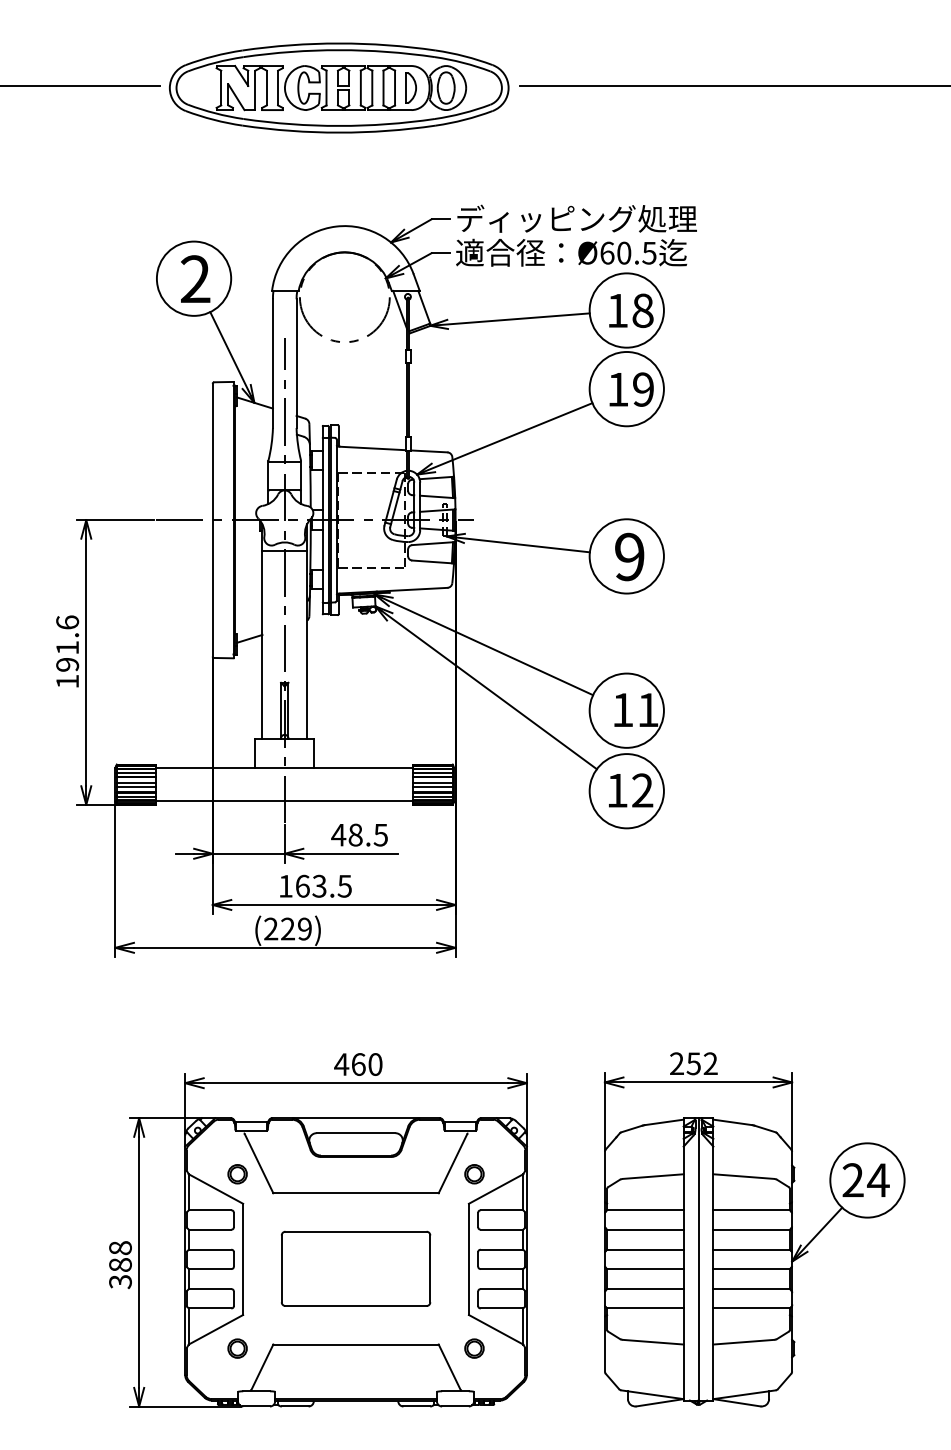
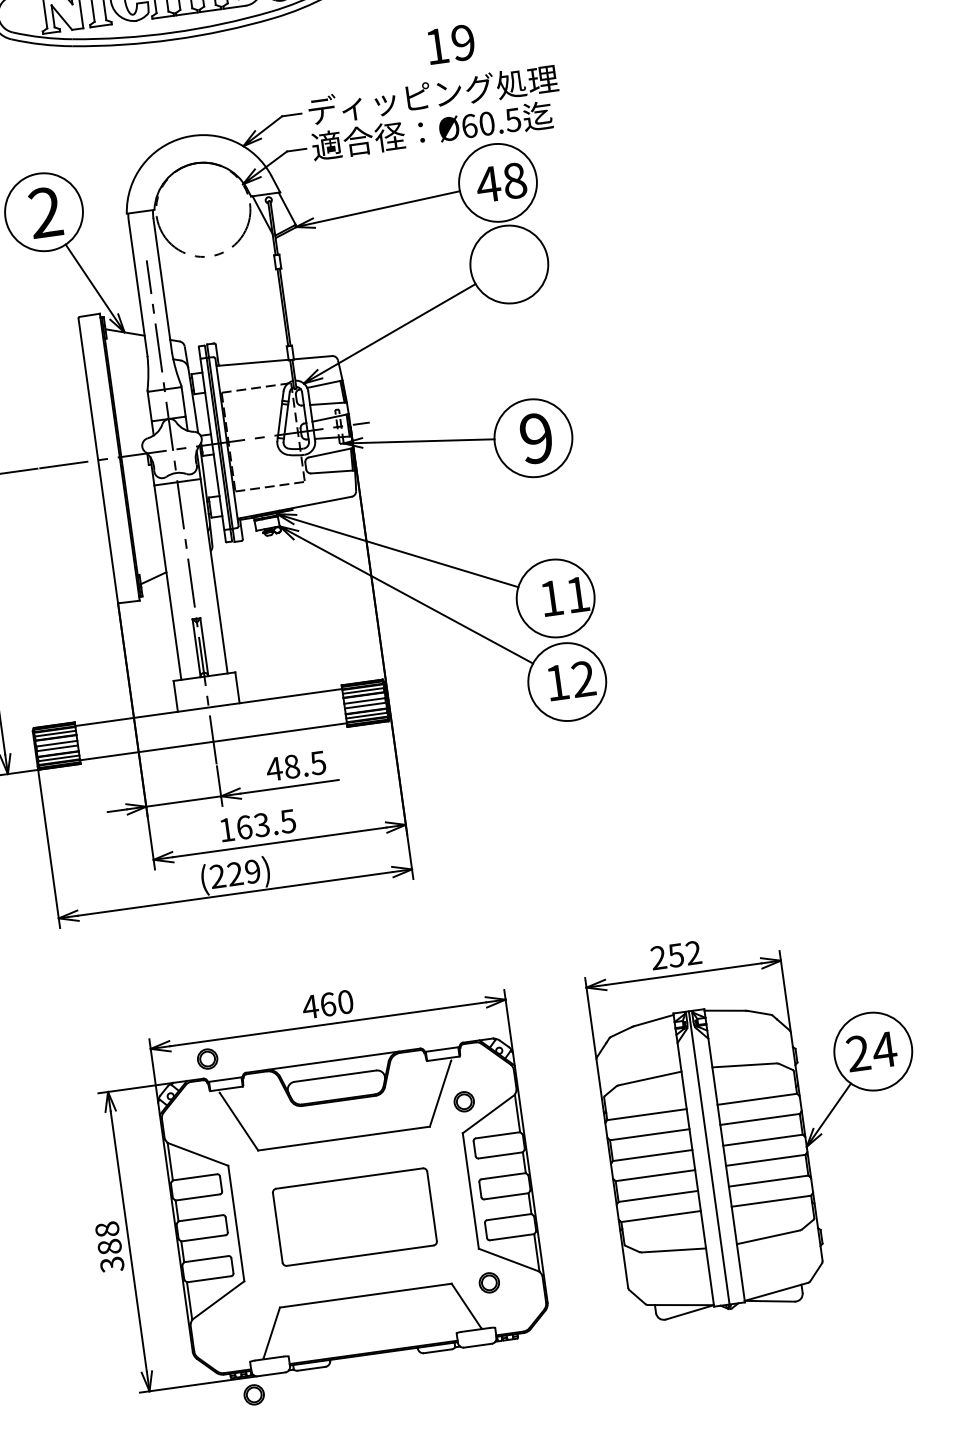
text: (617, 310) -> (488, 184), 18 -> 48
text: (631, 389) -> (450, 44), moved
part: (237, 1174) -> (207, 1059), moved
part: (237, 1348) -> (254, 1394), moved

